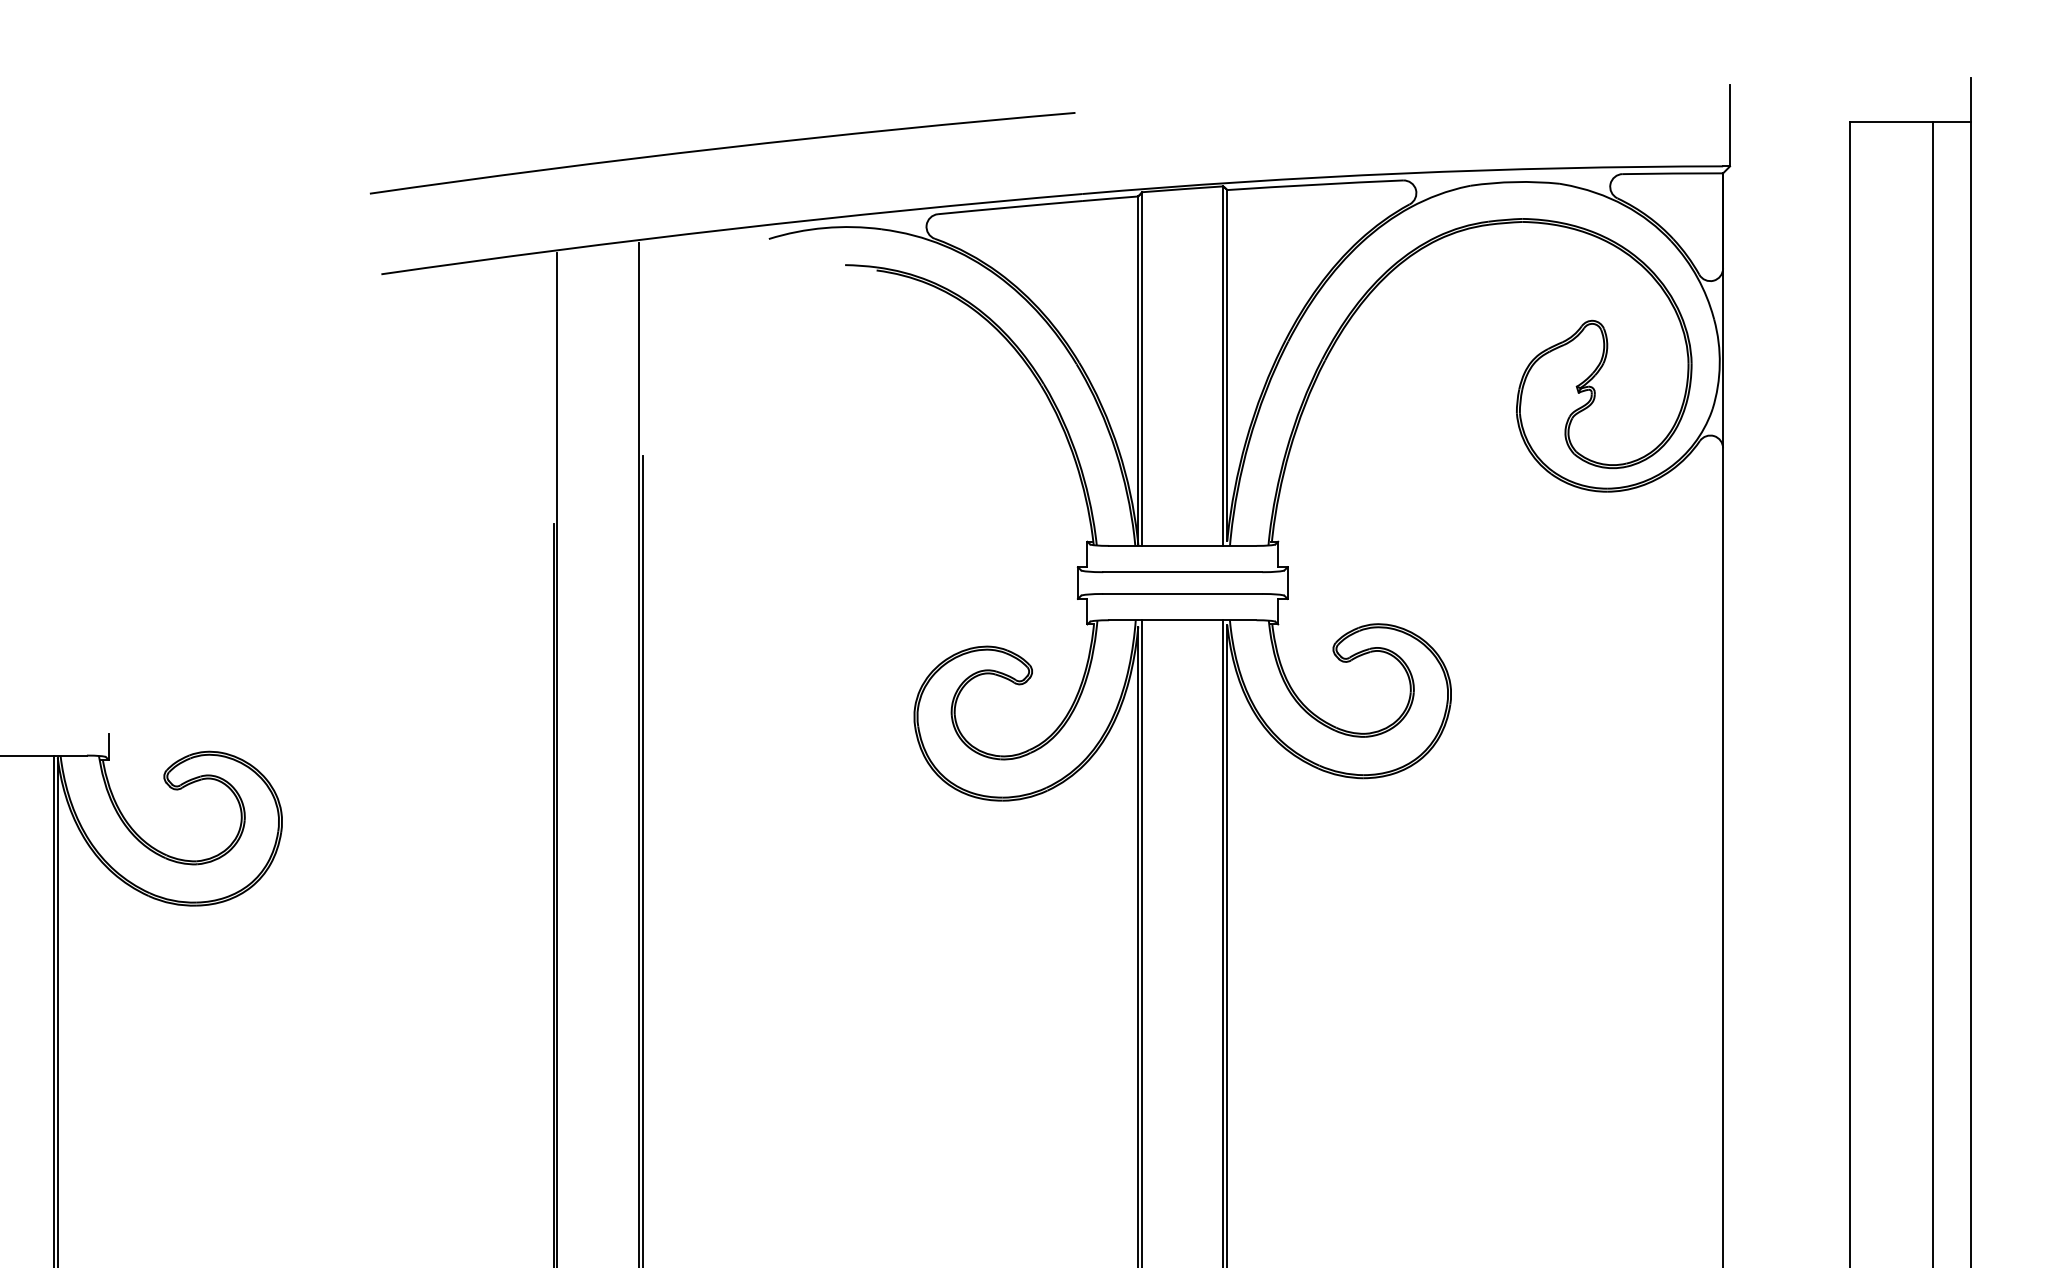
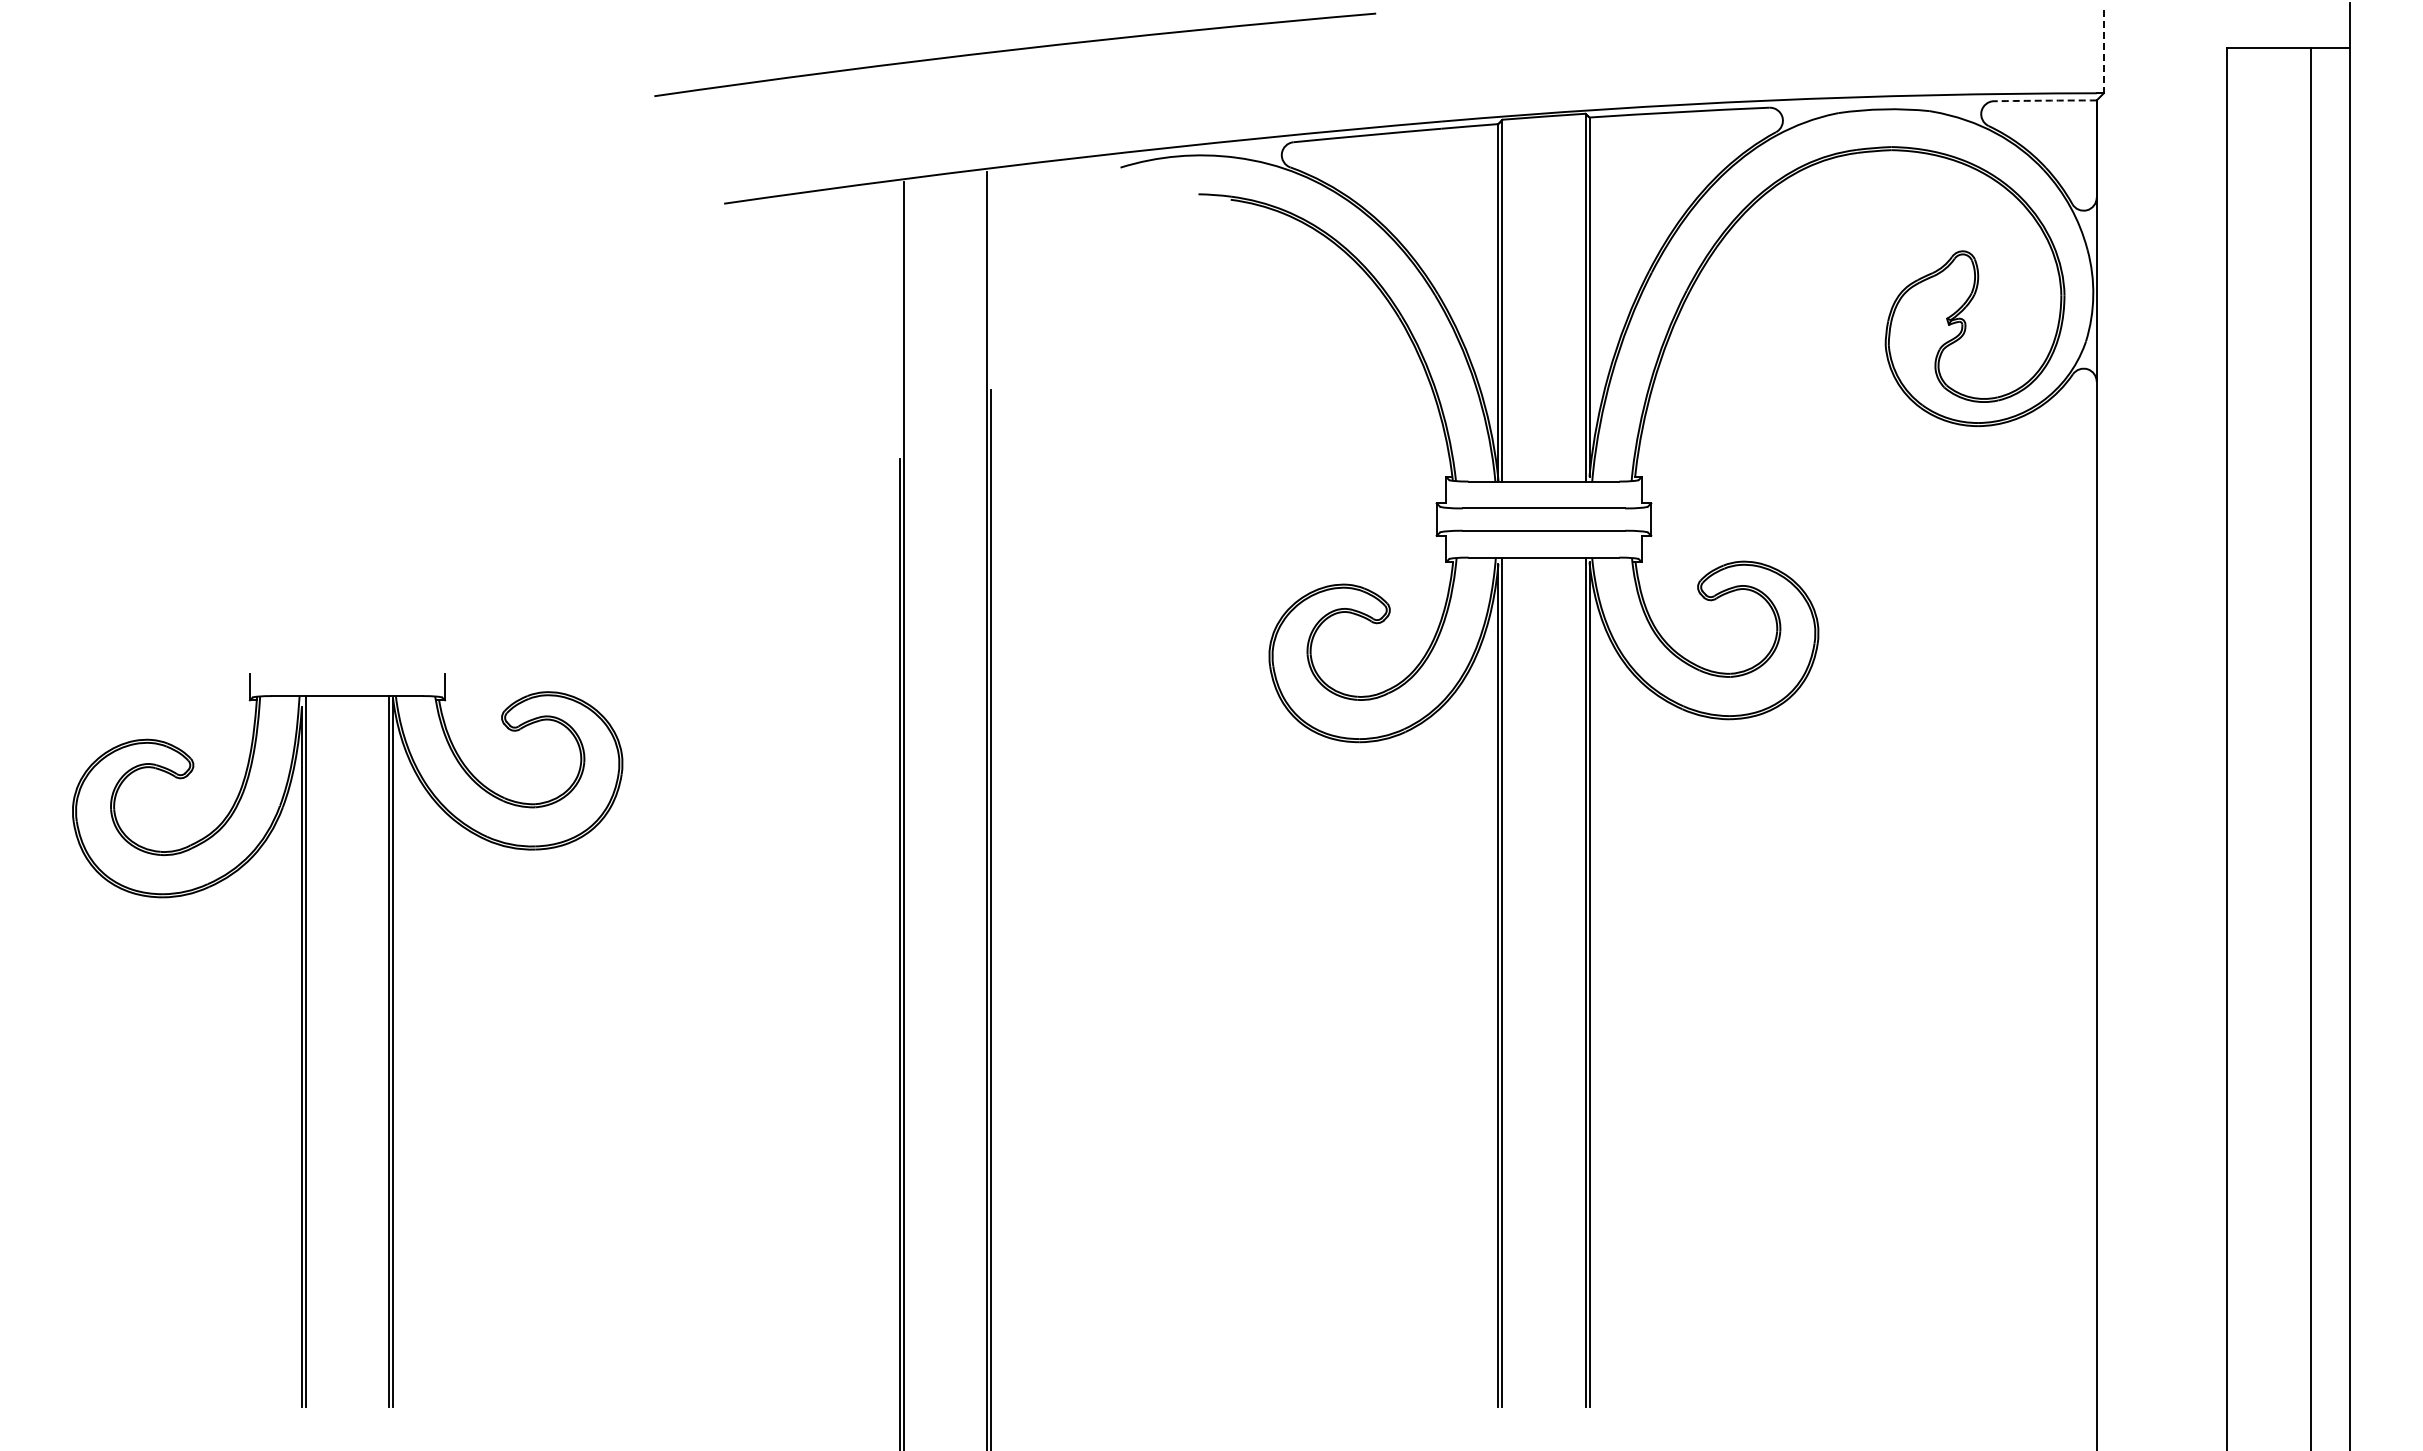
line: (1729, 125) -> (2103, 51), solid -> dashed
arc: (722, 148) -> (1015, 50), moved
arc: (1673, 173) -> (2045, 100), solid -> dashed

